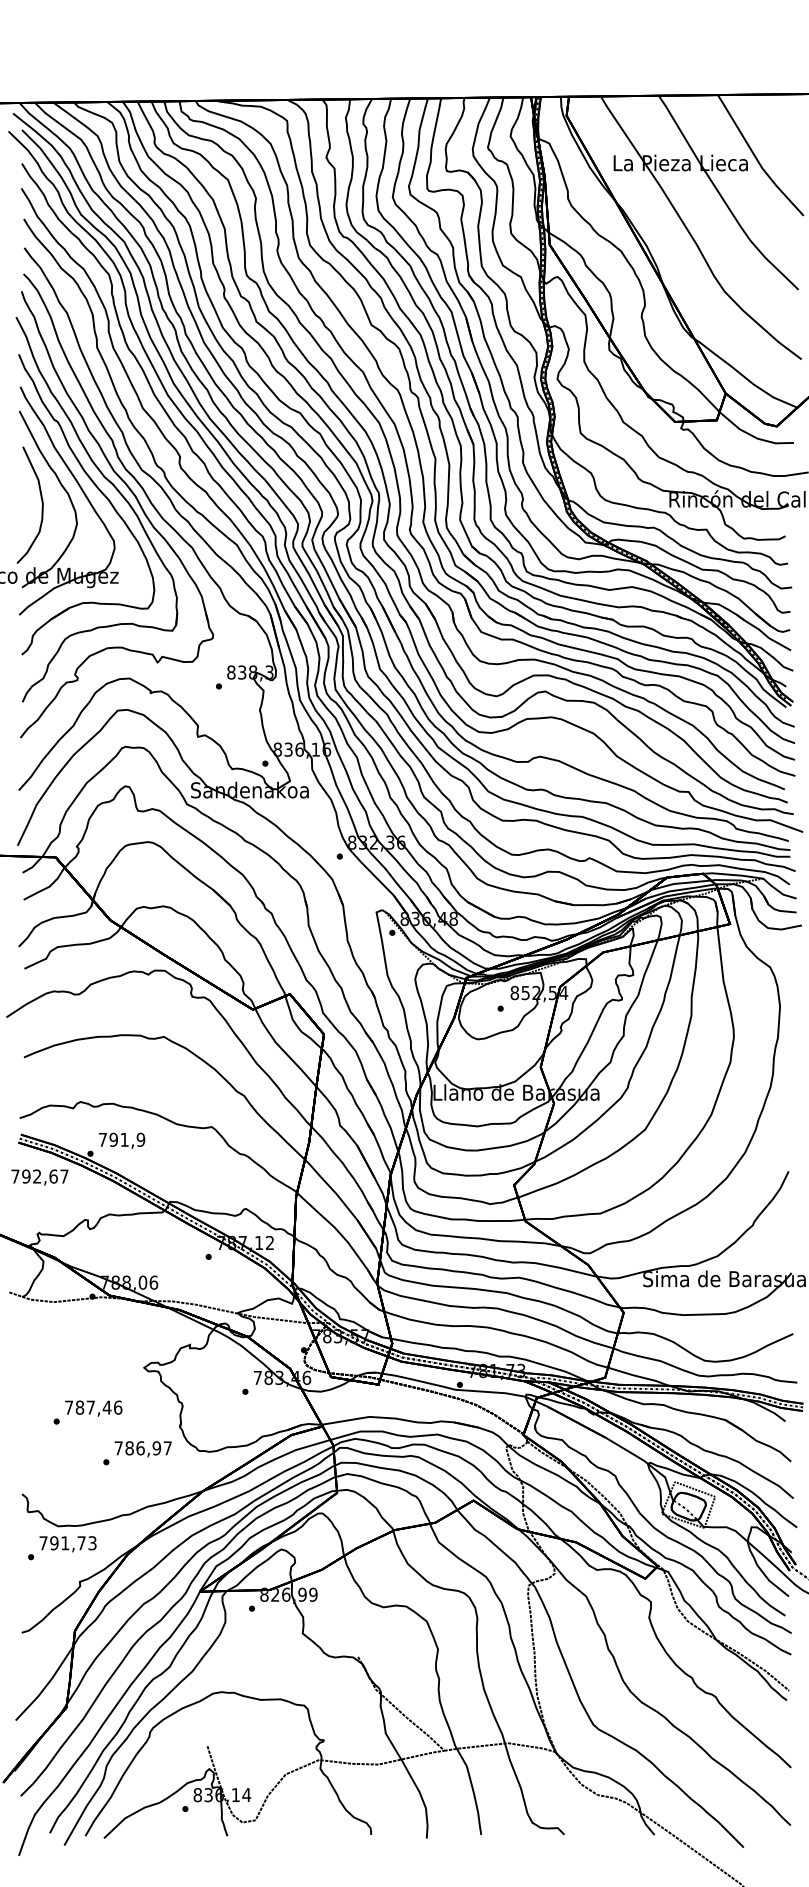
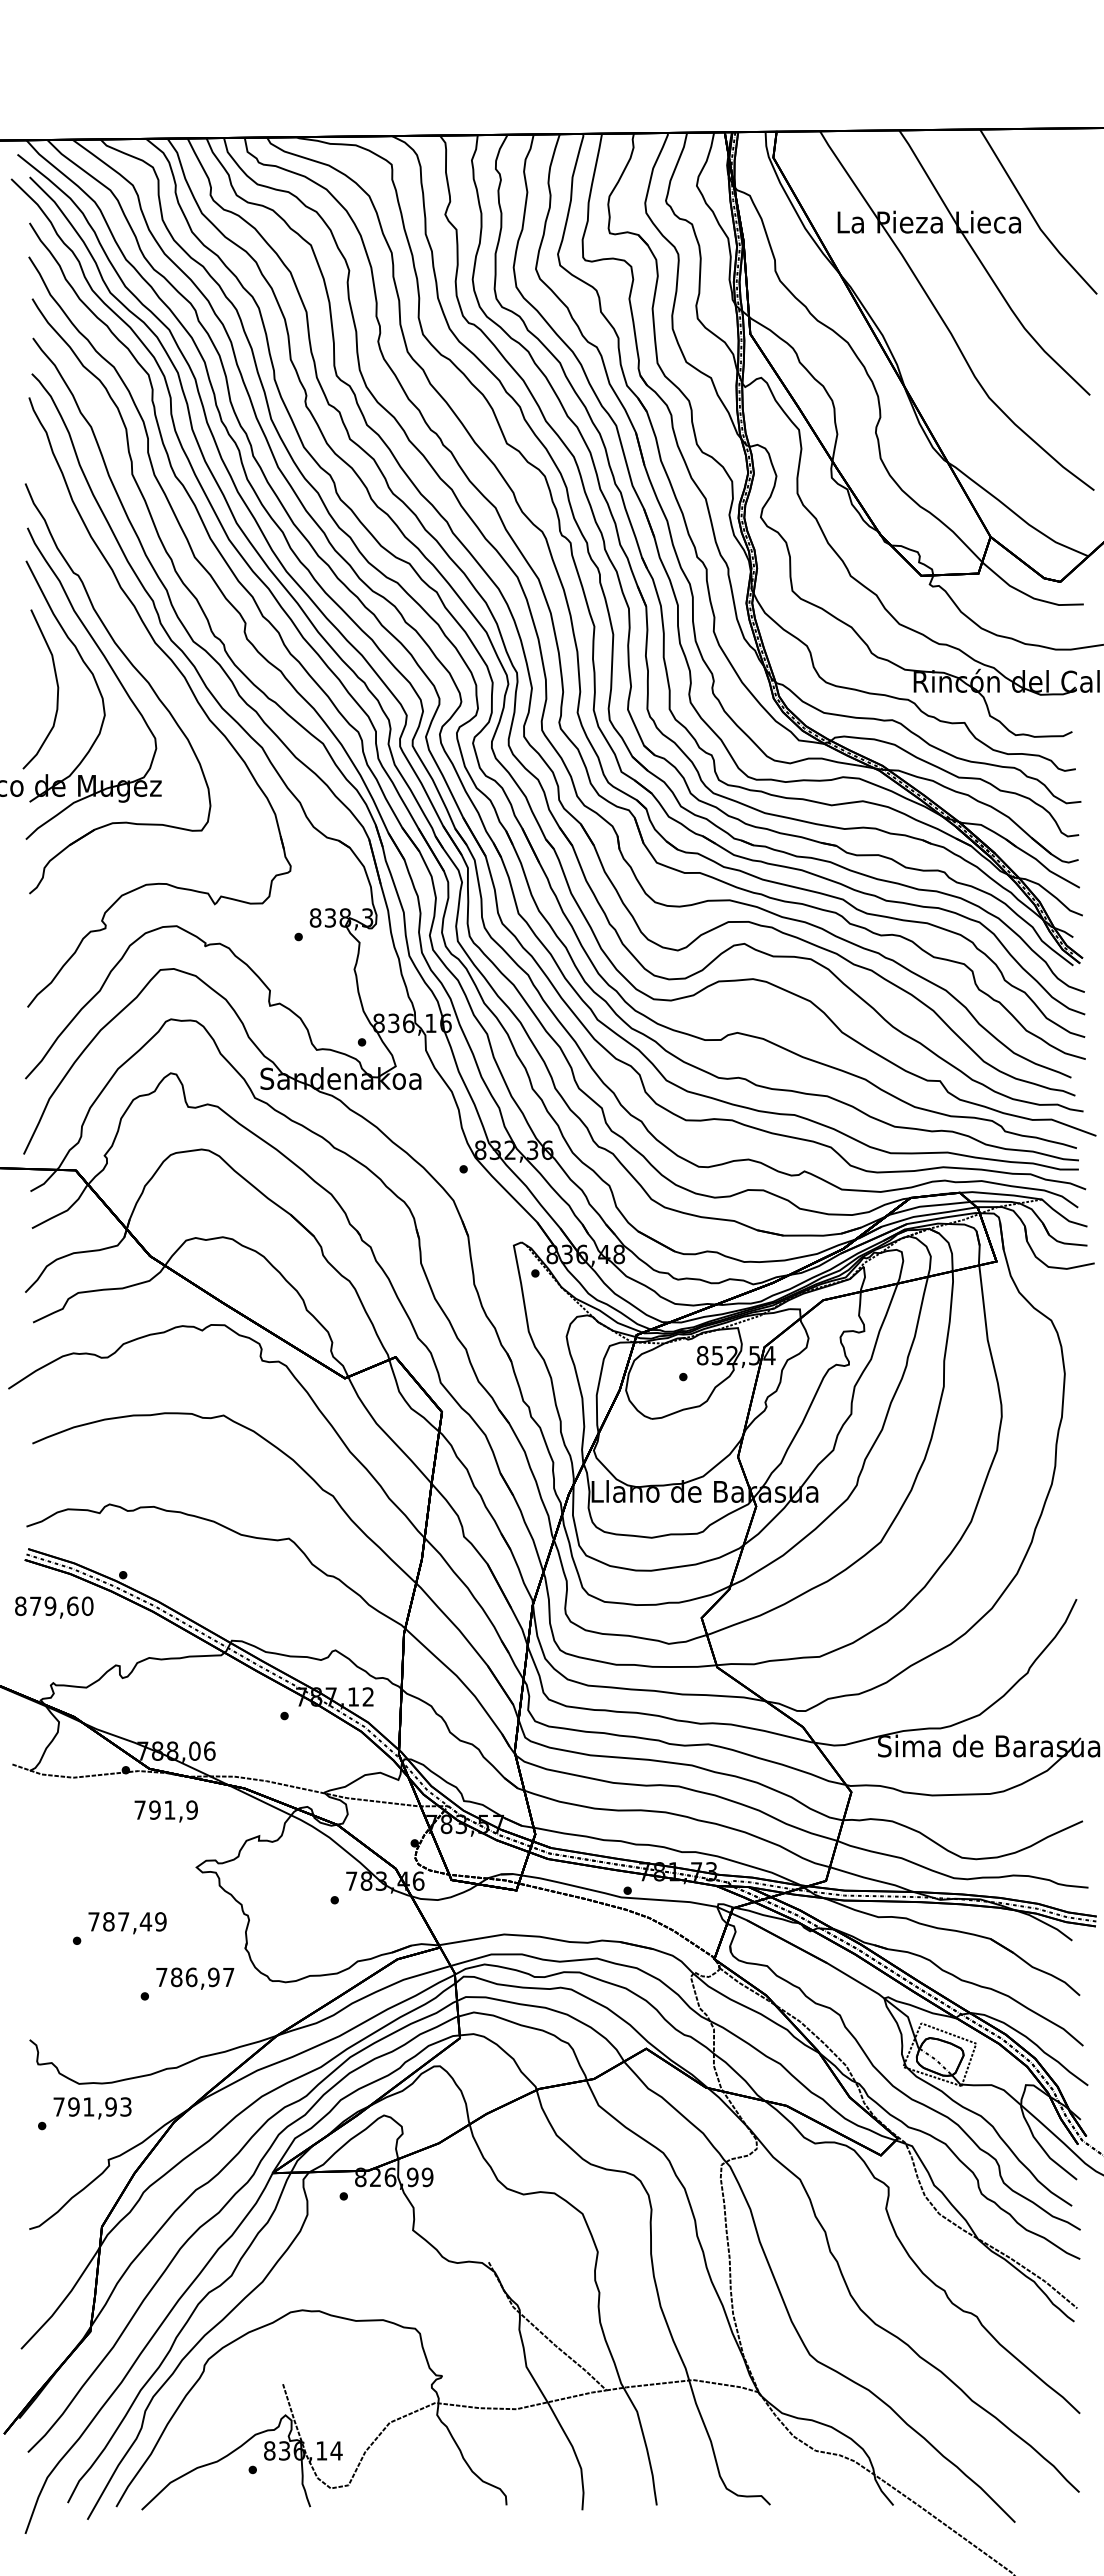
part: (116, 489) -> (158, 668), removed
text: (121, 1140) -> (165, 1811), moved
text: (40, 1176) -> (54, 1606), 792,67 -> 879,60
text: (117, 1407) -> (160, 1921), 787,46 -> 787,49
text: (81, 1542) -> (110, 2106), 791,73 -> 791,93

